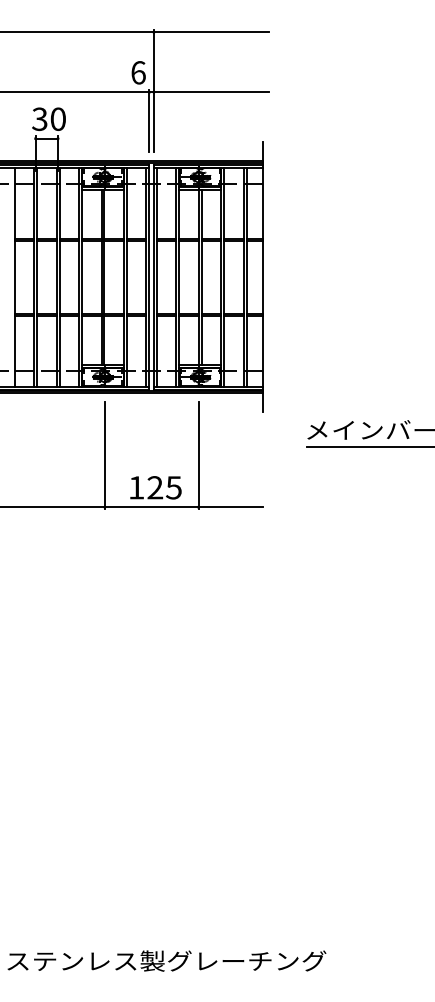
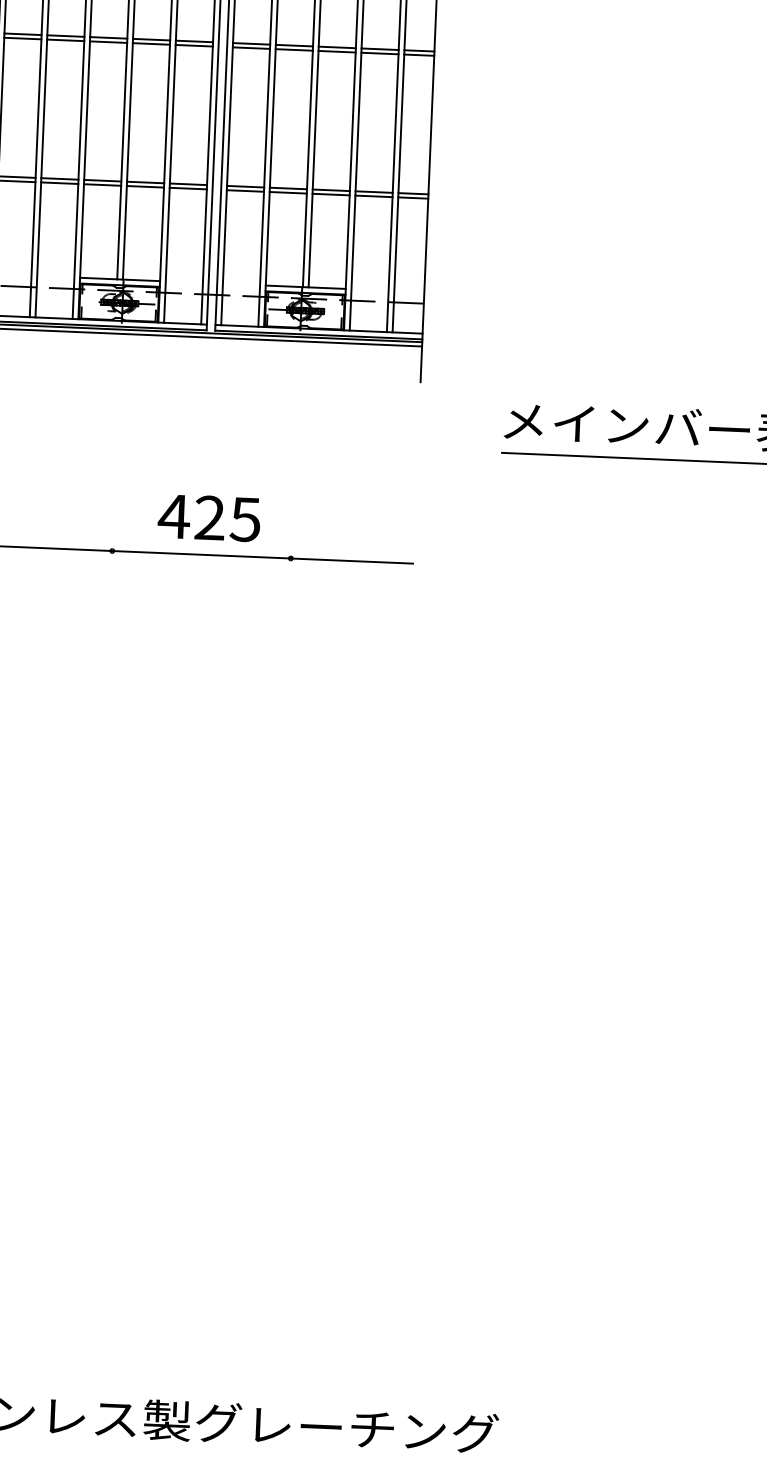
line: (104, 455) -> (115, 452), removed
line: (198, 455) -> (294, 459), removed
text: (136, 487) -> (174, 516), 125 -> 425

